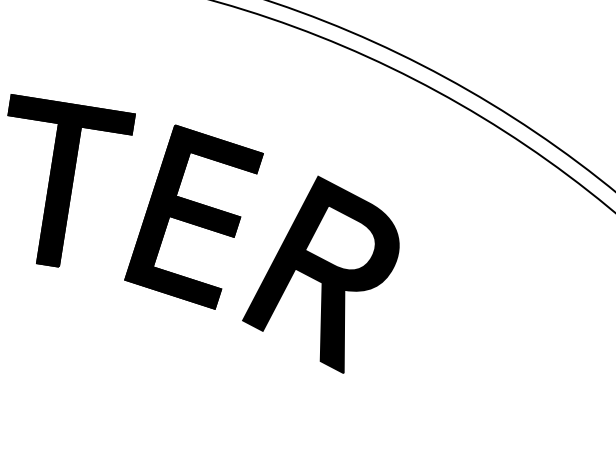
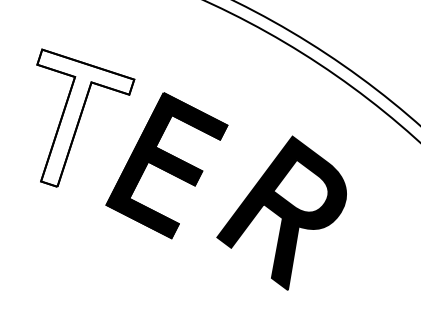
fill: (71, 180) -> (77, 122), removed
part: (320, 274) -> (282, 211), moved

